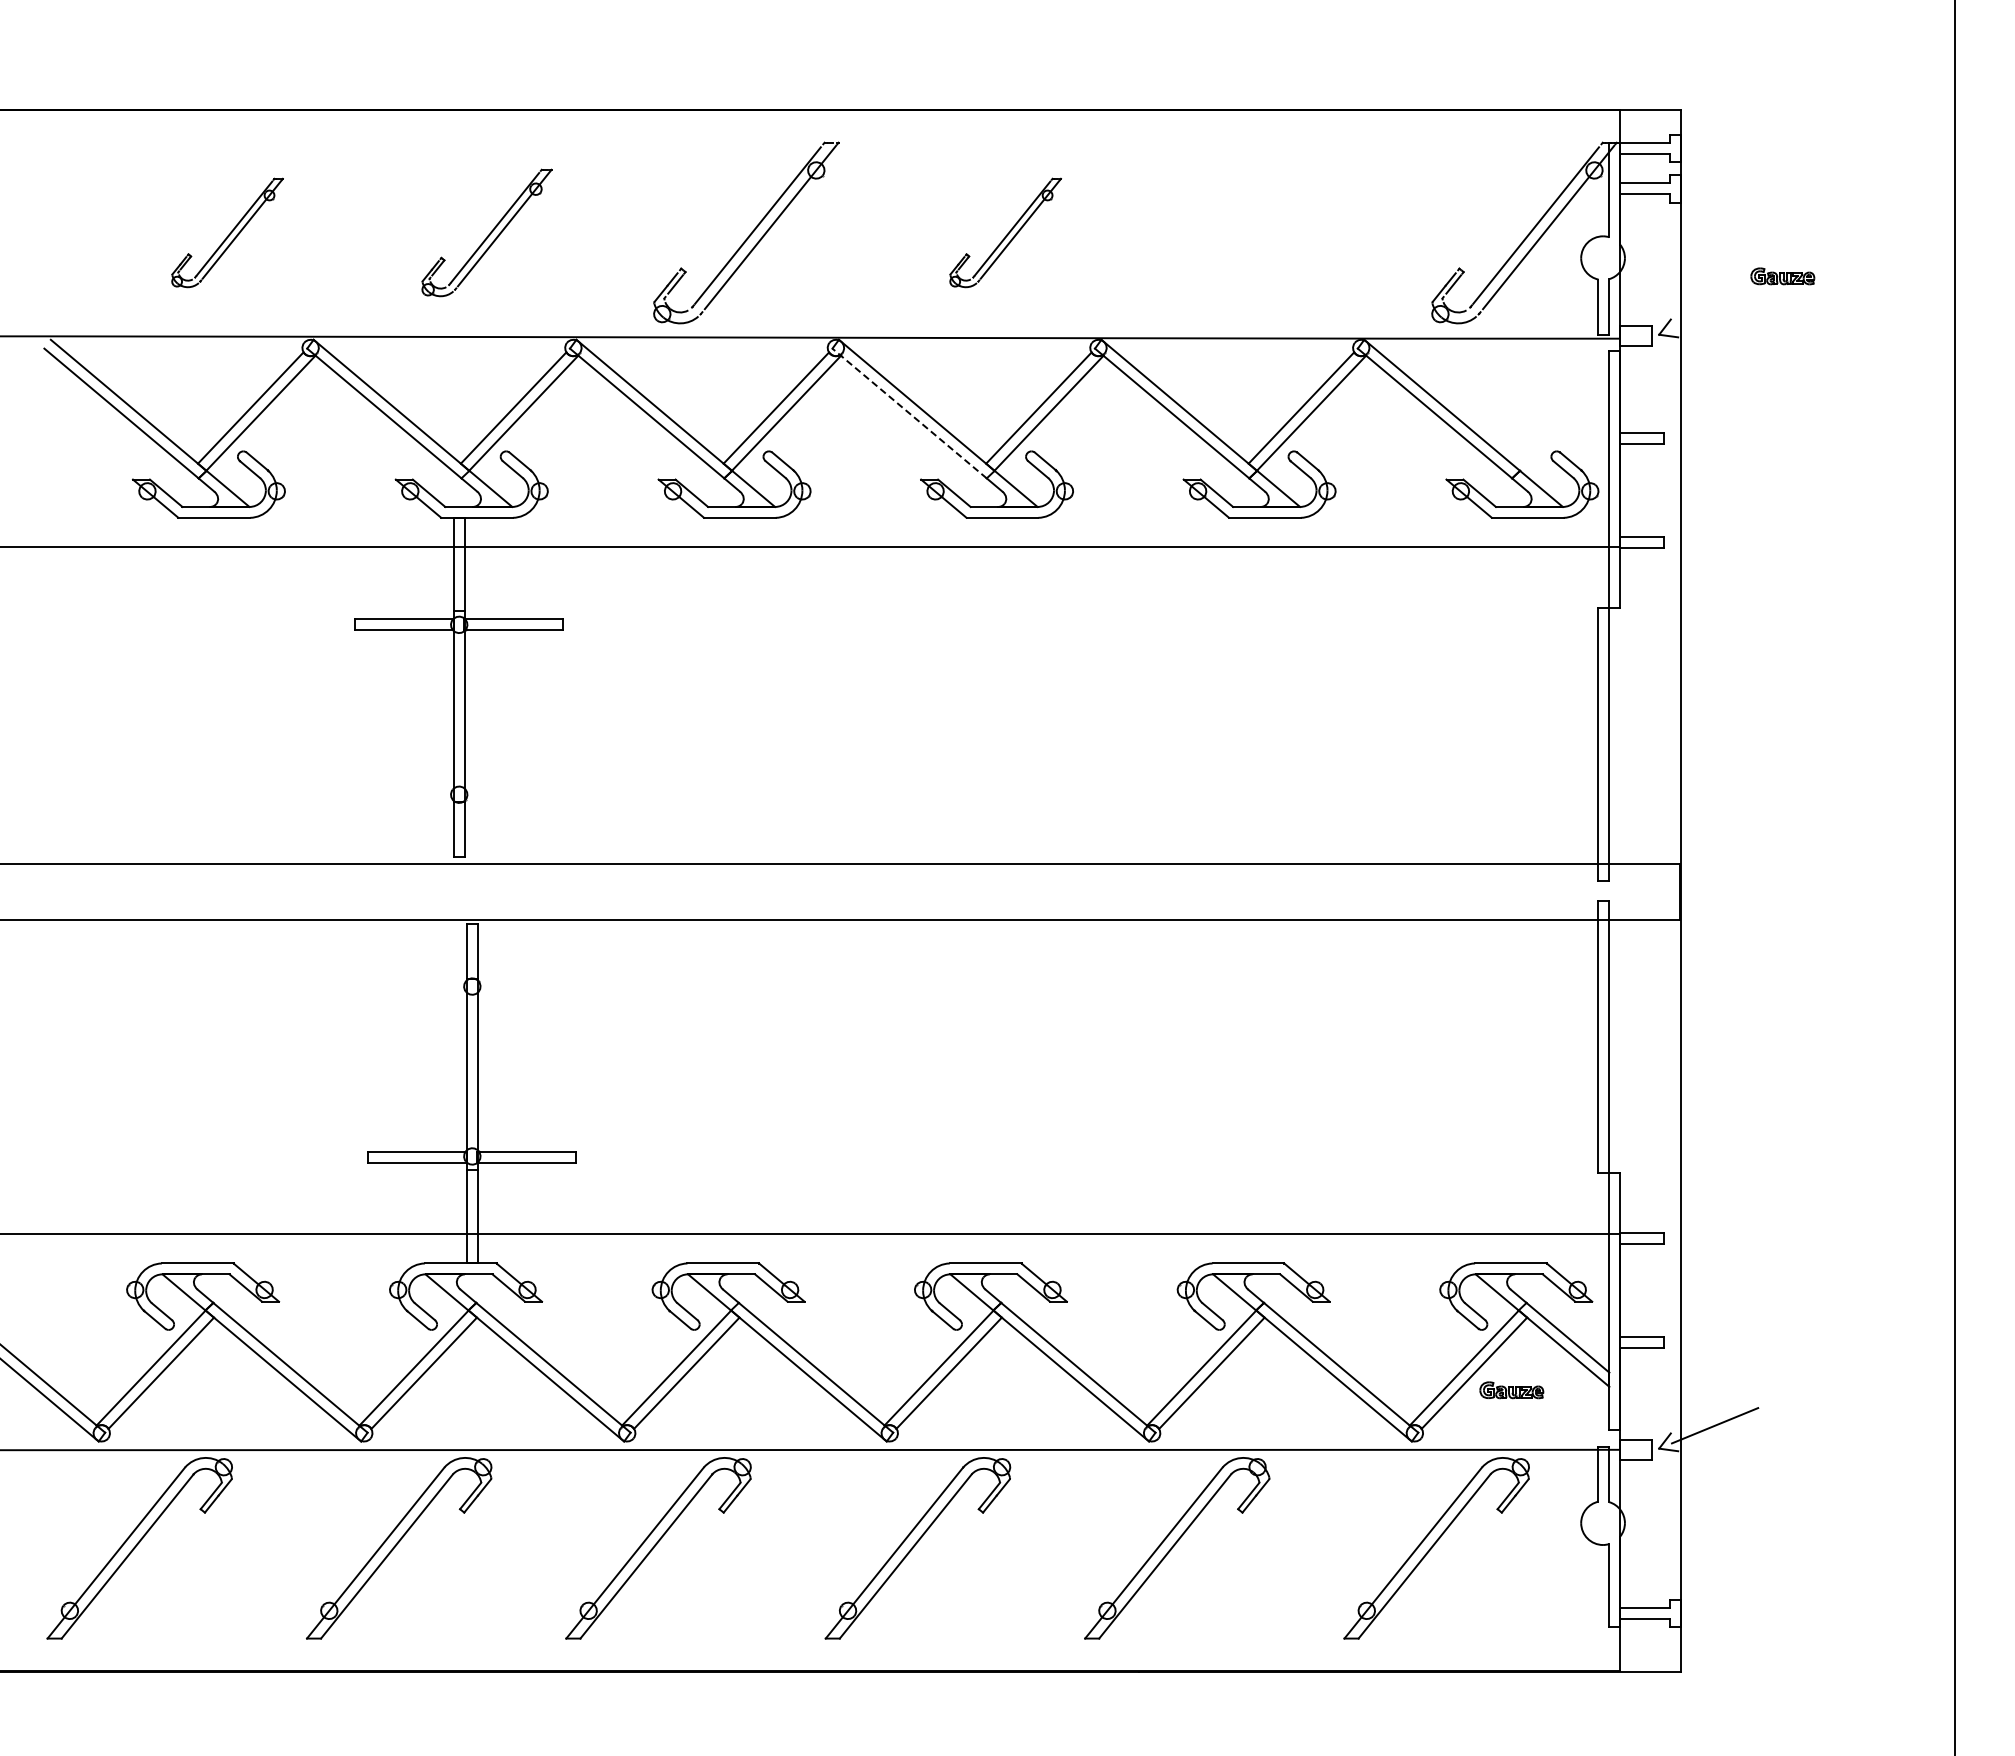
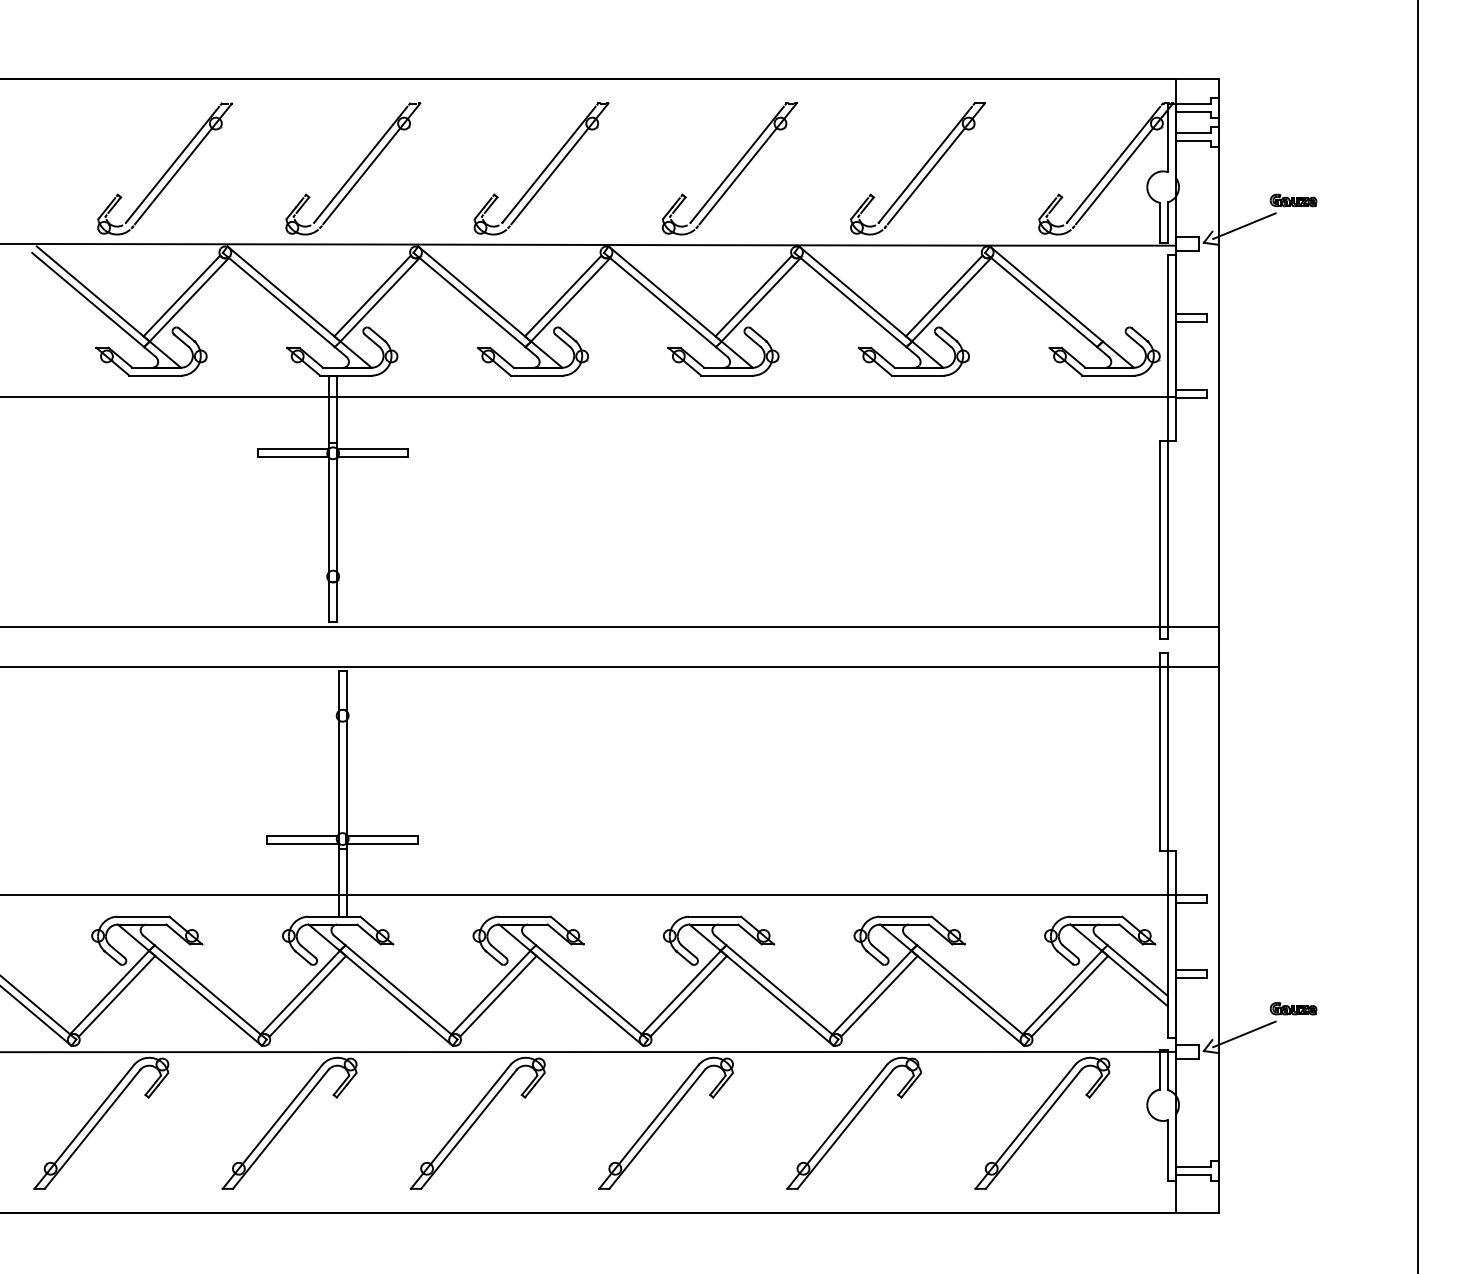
part: (227, 232) -> (165, 168), size x1.67
part: (486, 232) -> (352, 168), size x1.43
part: (1005, 232) -> (729, 168), size x1.67
part: (1265, 232) -> (918, 168), added
line: (1714, 311) -> (1243, 225), added
line: (909, 413) -> (659, 299), dashed -> solid
part: (1511, 1390) -> (1293, 1008), moved

